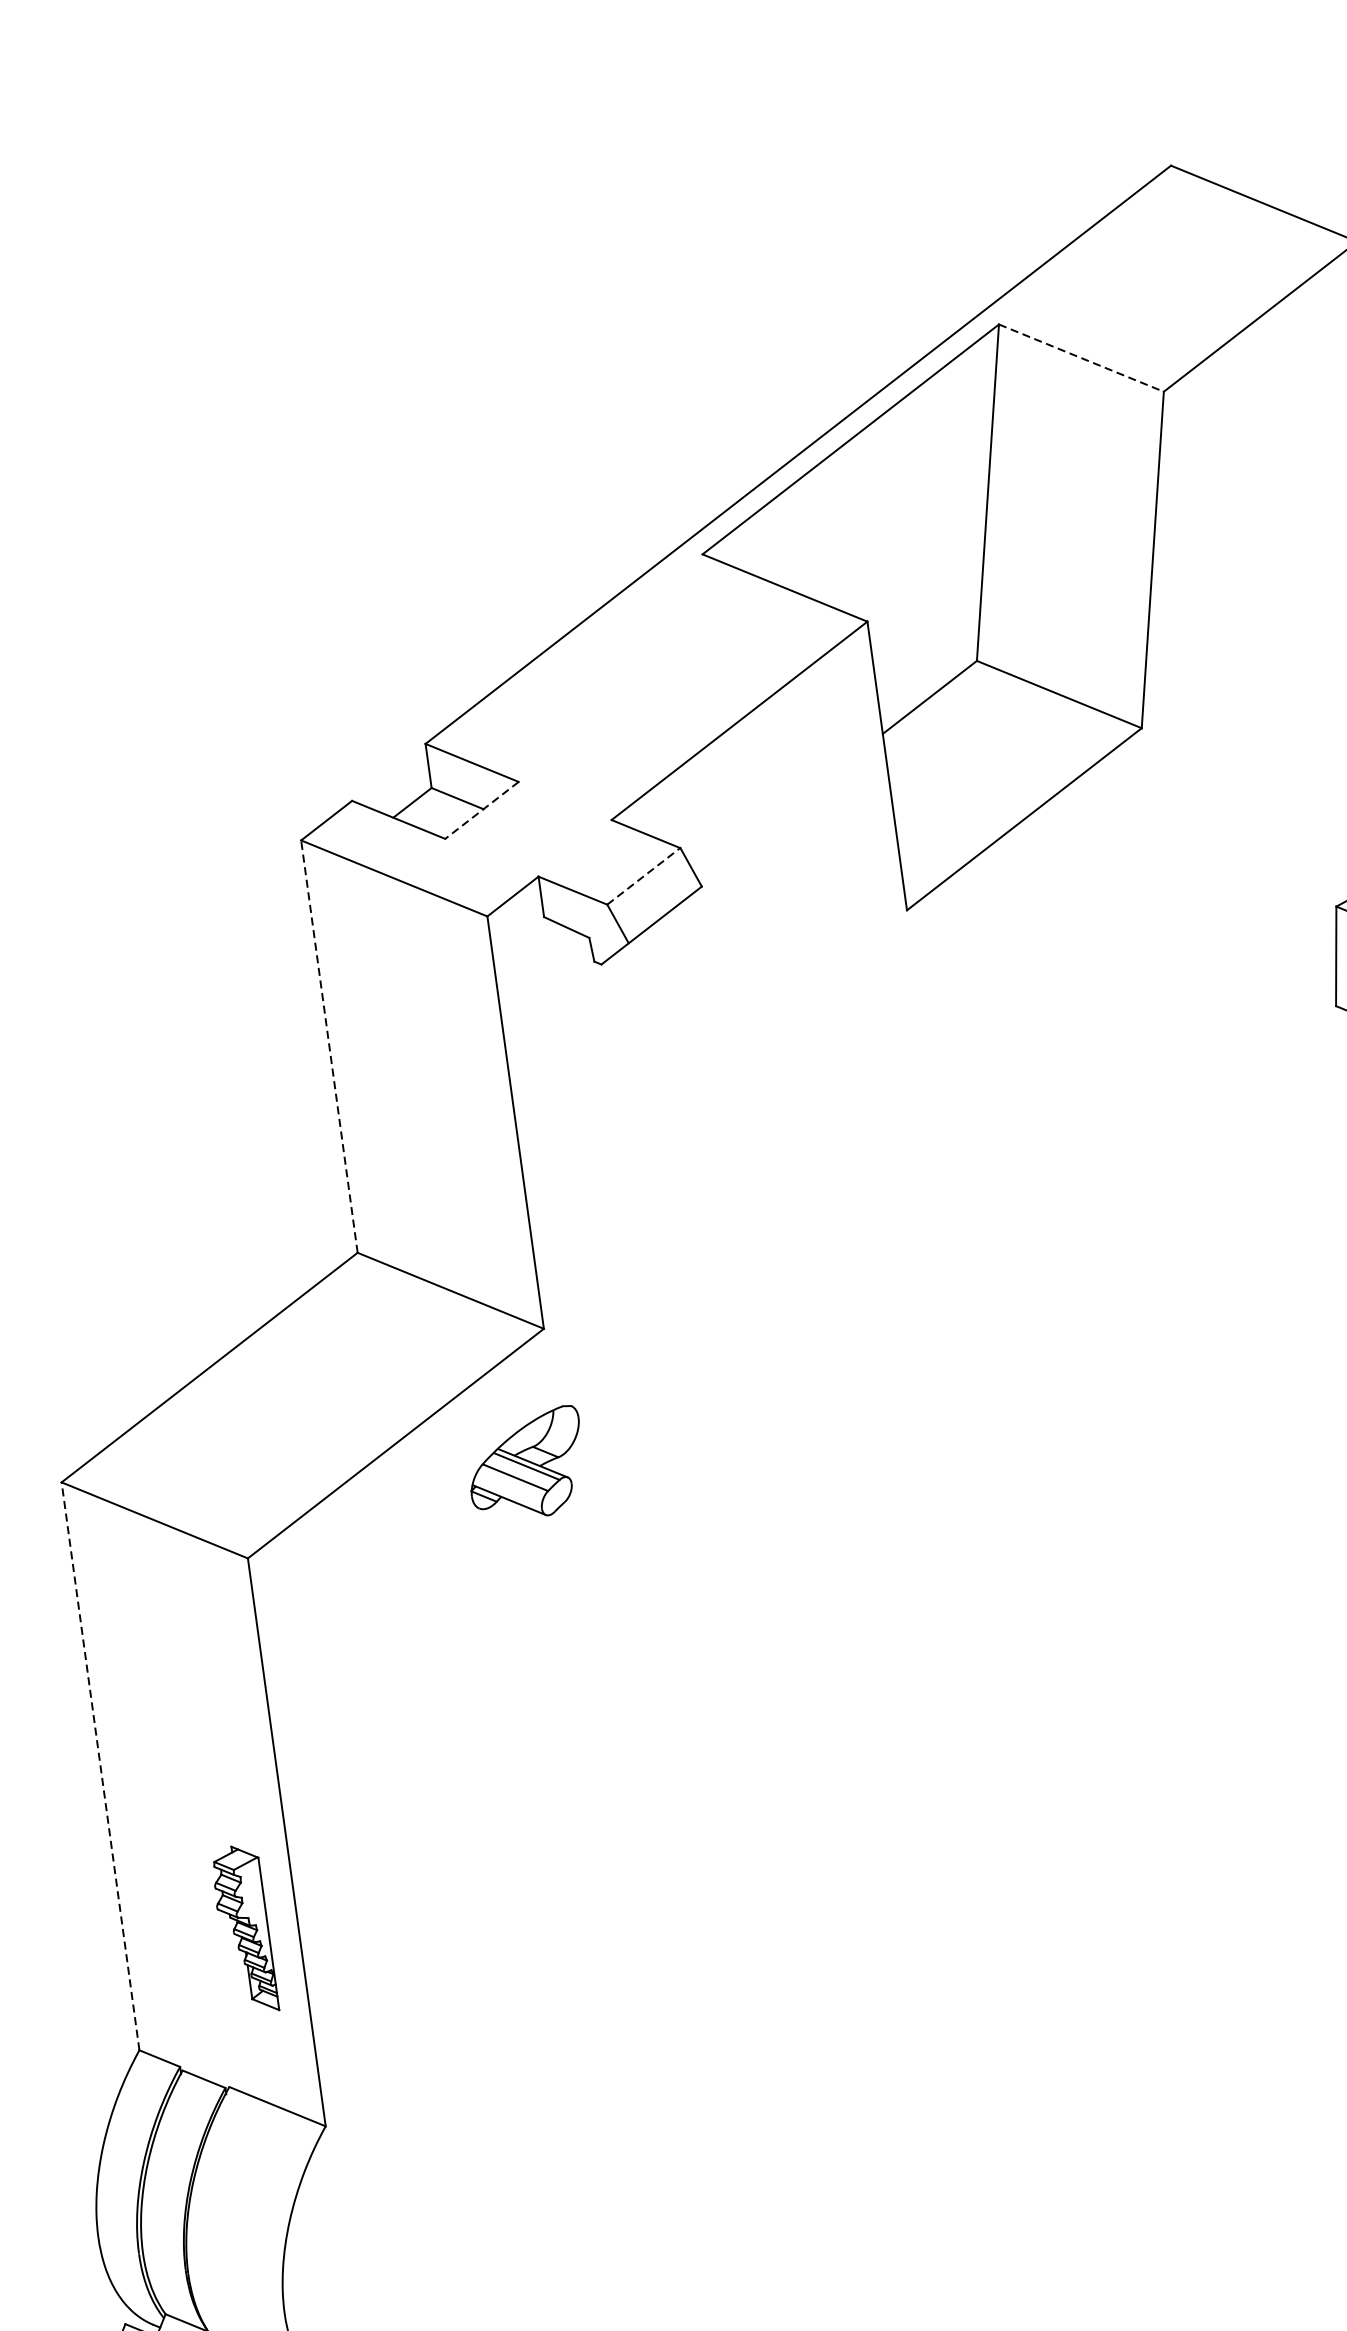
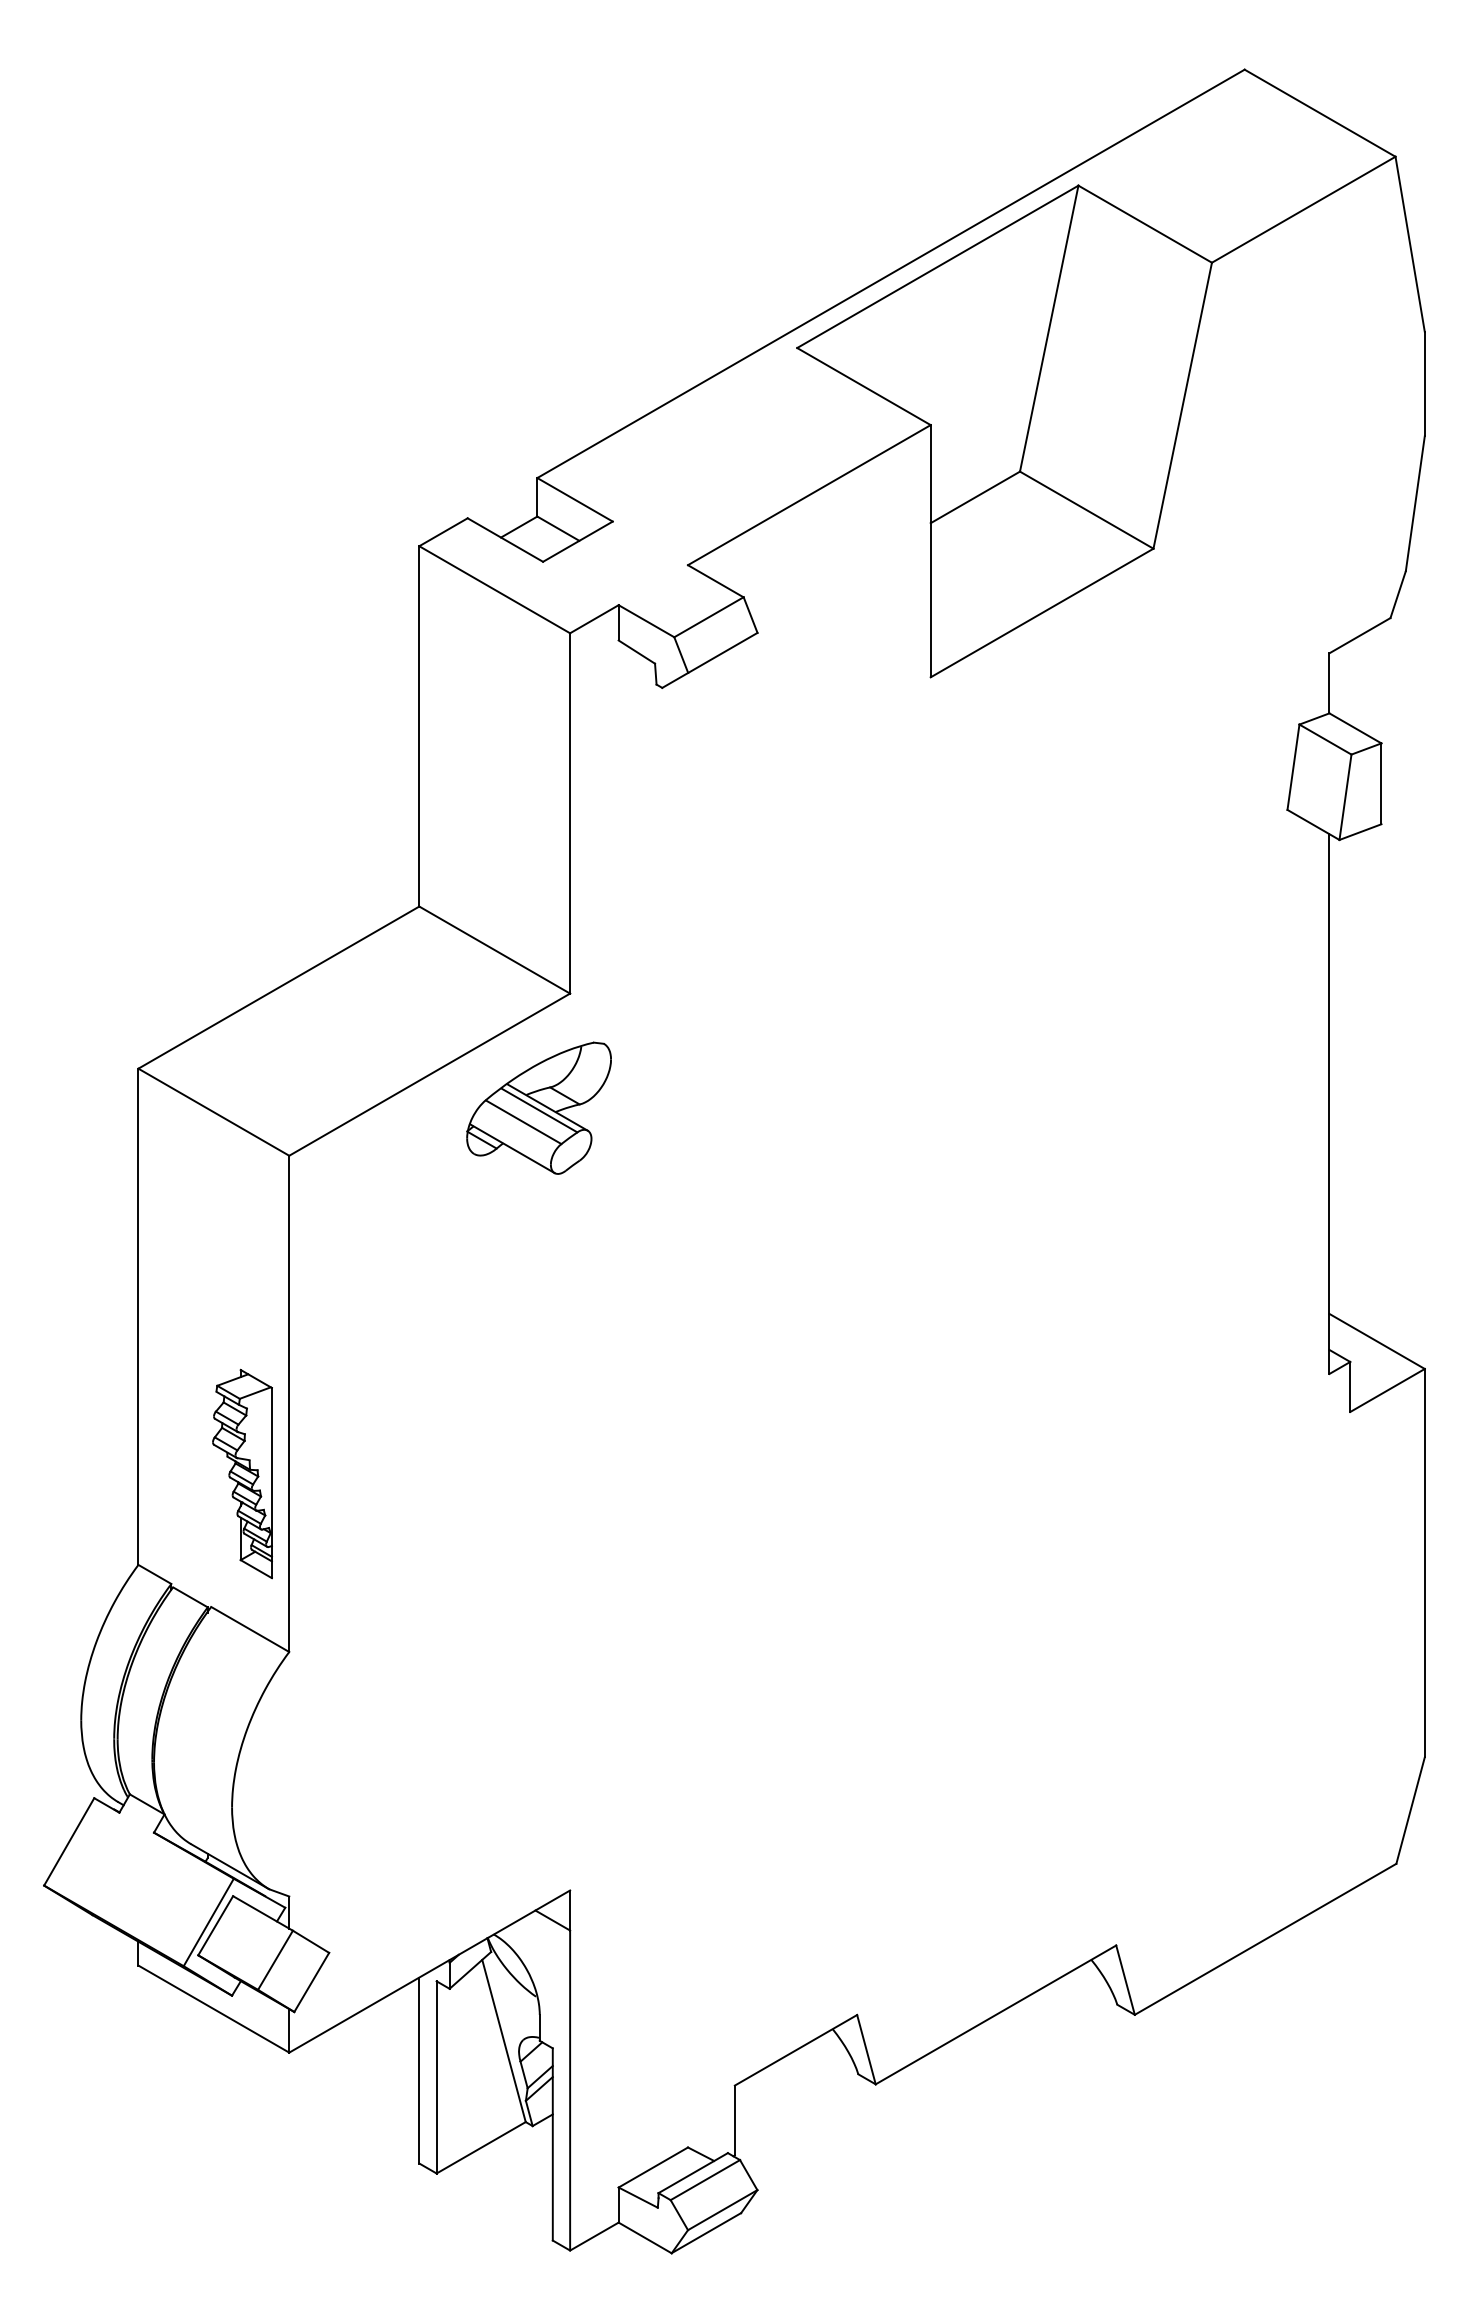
line: (1081, 358) -> (1145, 224), dashed -> solid
line: (481, 810) -> (577, 541), dashed -> solid
line: (644, 875) -> (709, 616), dashed -> solid
line: (329, 1045) -> (419, 725), dashed -> solid
part: (525, 1464) -> (538, 1107), size x1.43
line: (100, 1765) -> (138, 1316), dashed -> solid
part: (244, 1929) -> (242, 1473), size x1.43

